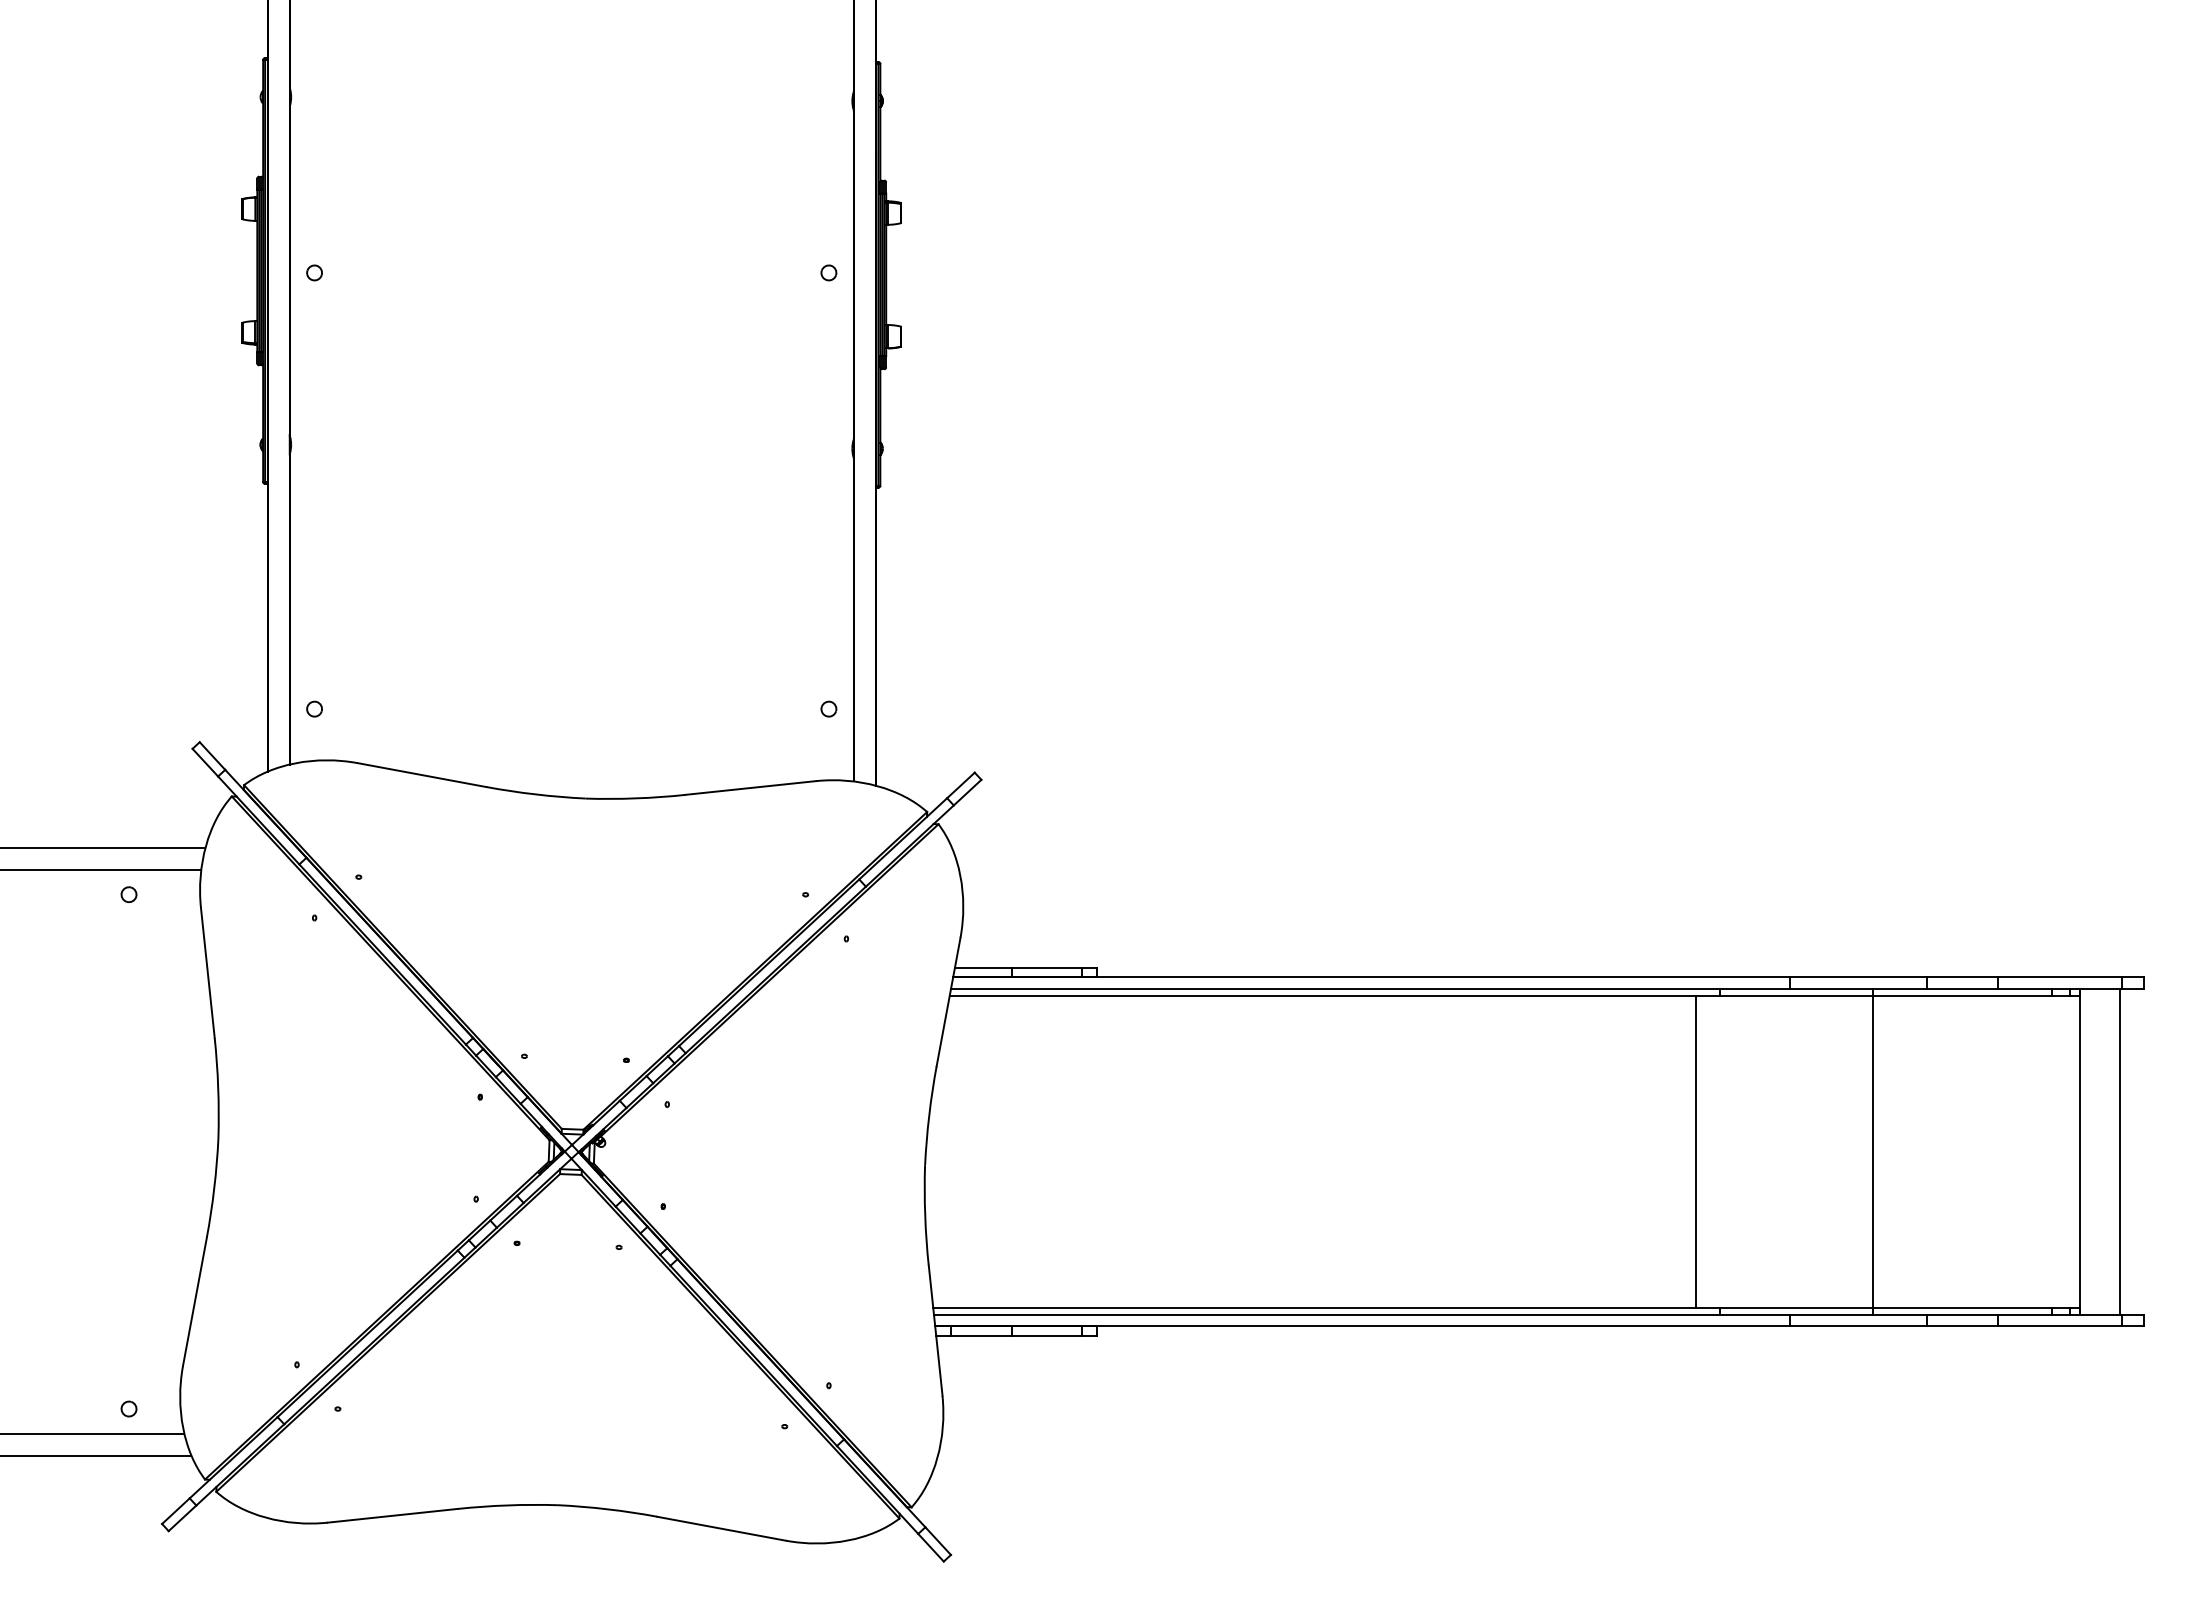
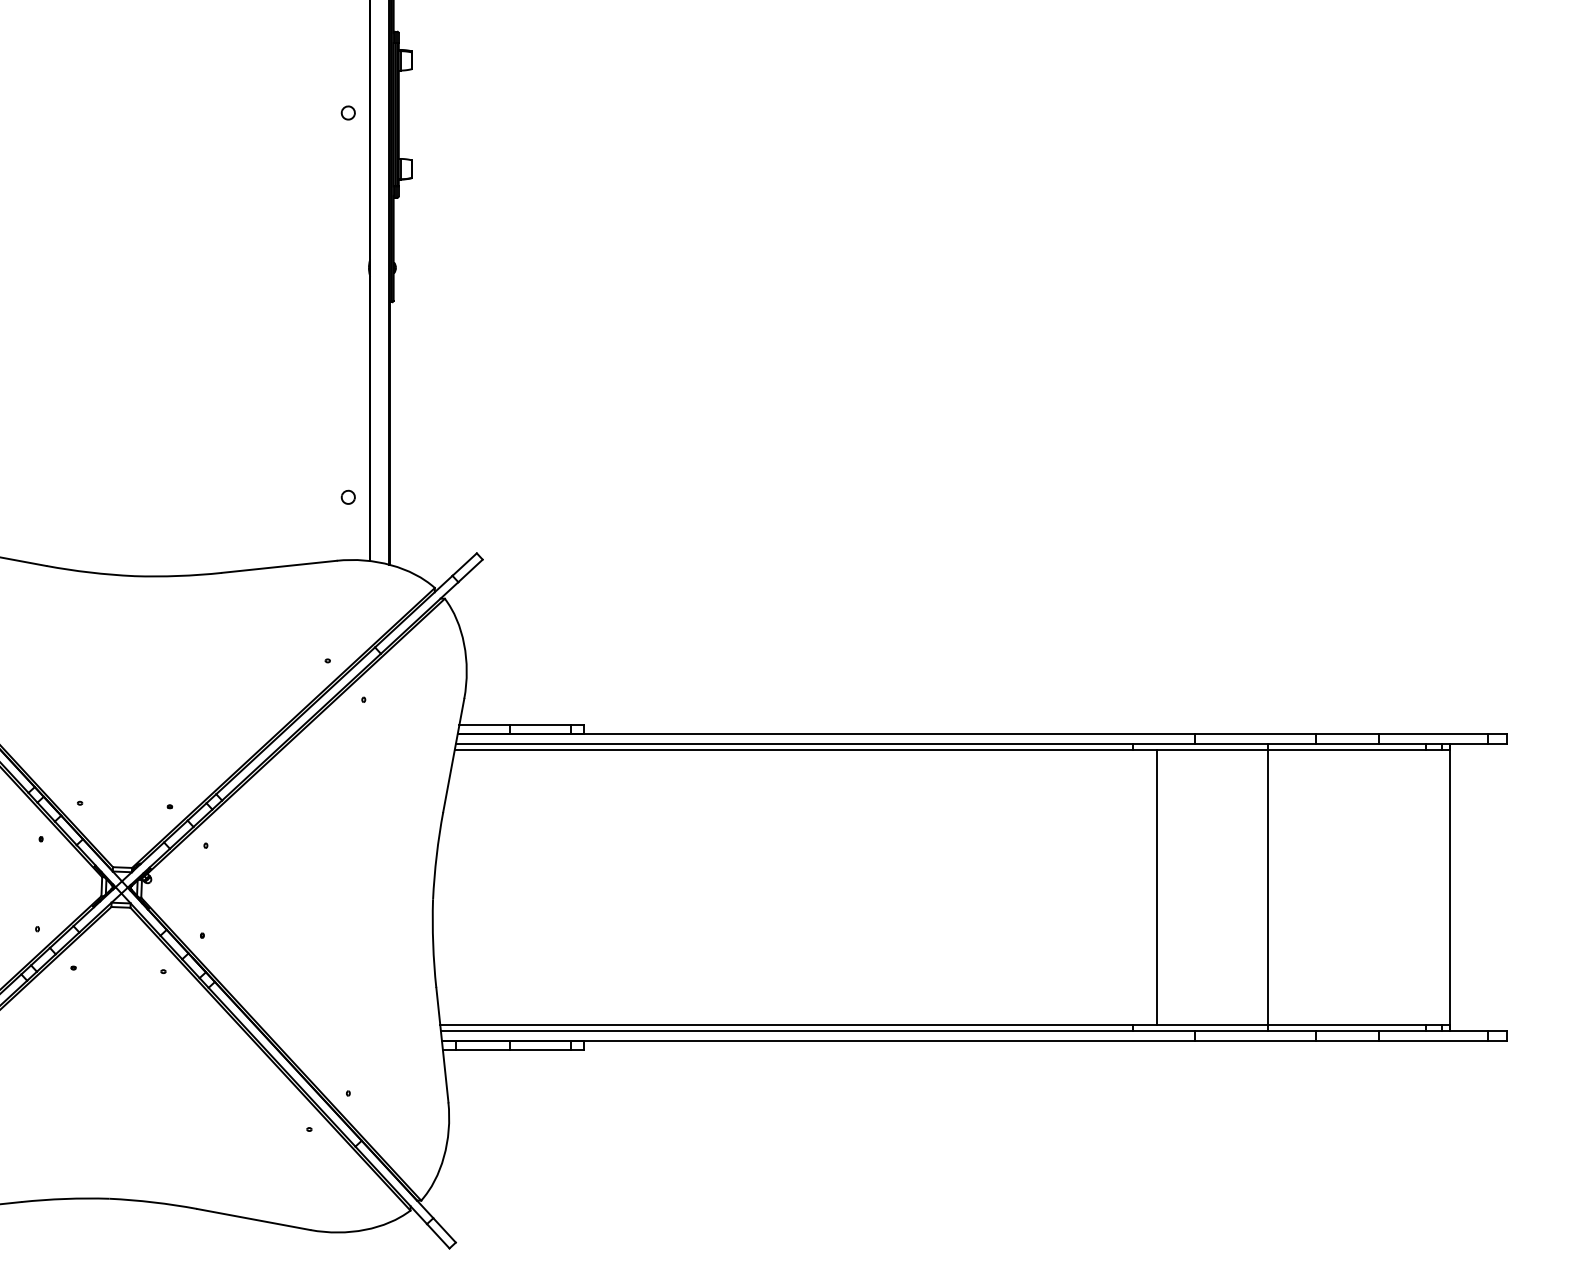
line: (1696, 1151) -> (1157, 887), moved
line: (2119, 1151) -> (1485, 887), removed

